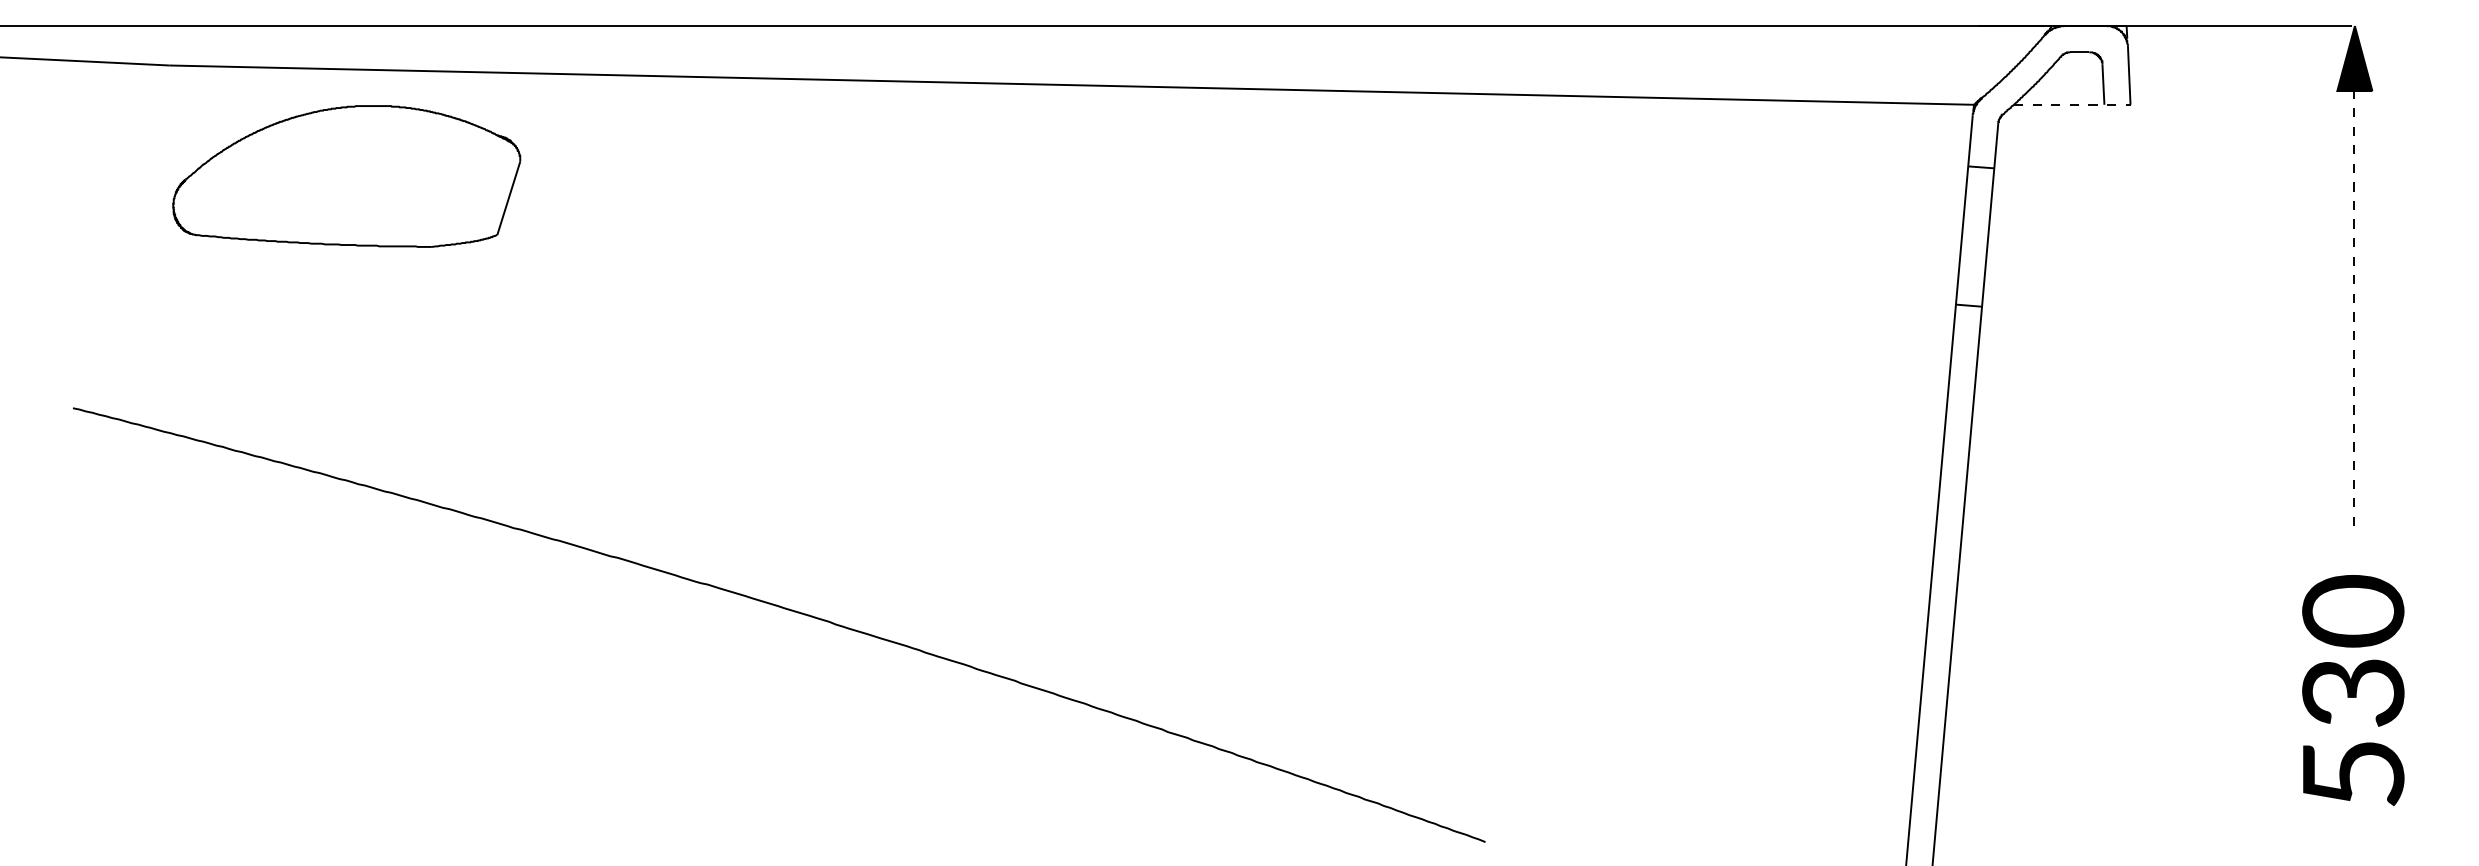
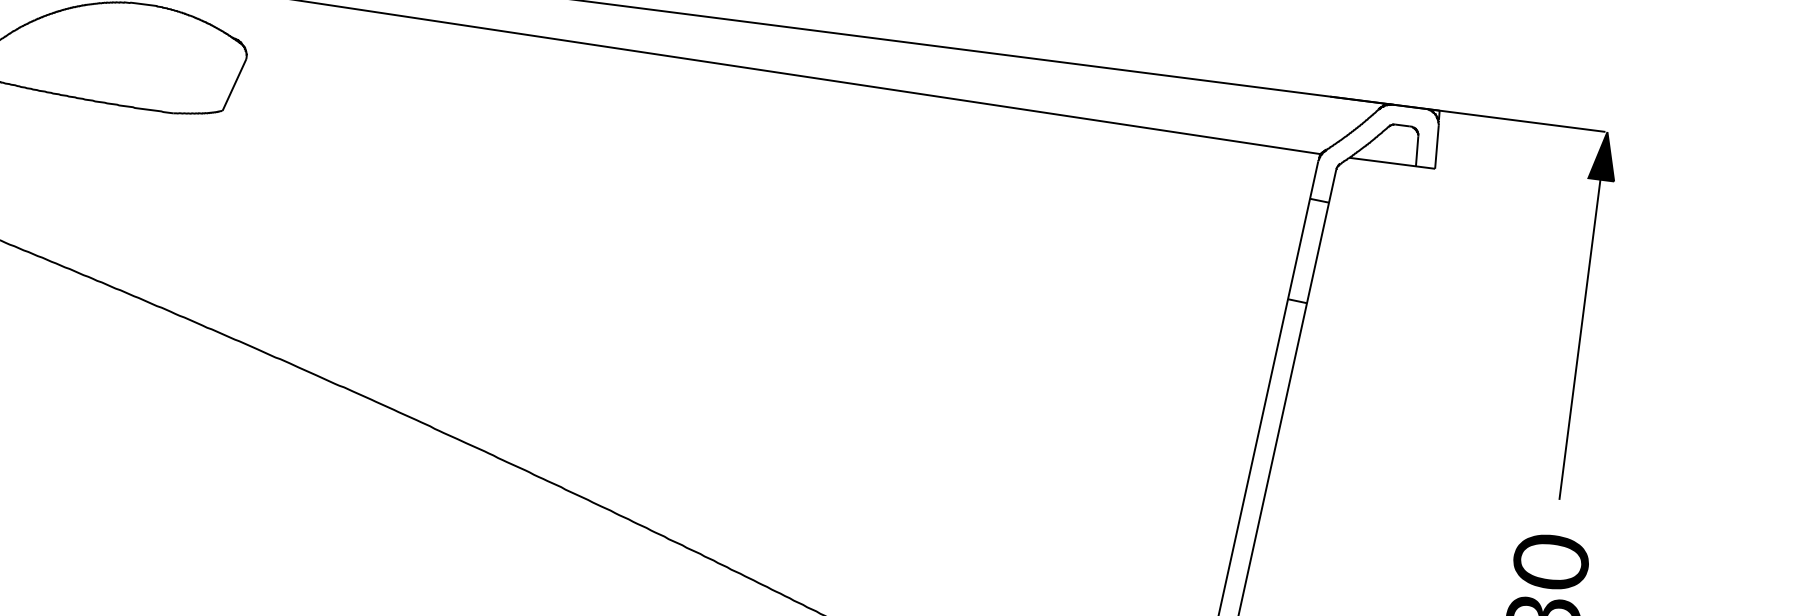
line: (2072, 104) -> (1392, 163), dashed -> solid
line: (2353, 298) -> (1580, 332), dashed -> solid

